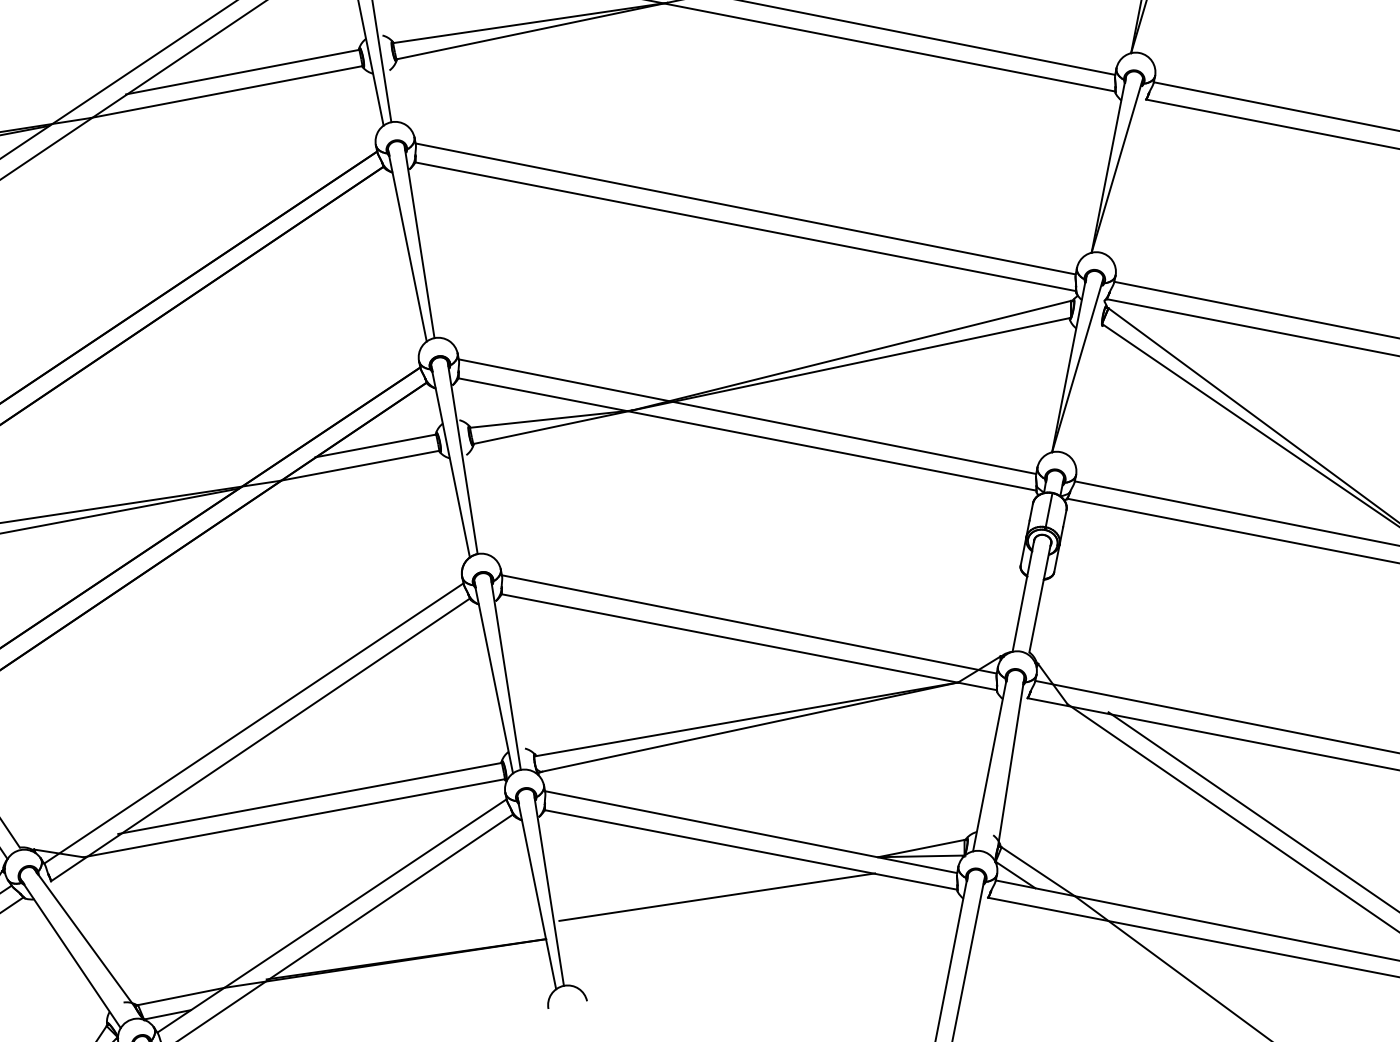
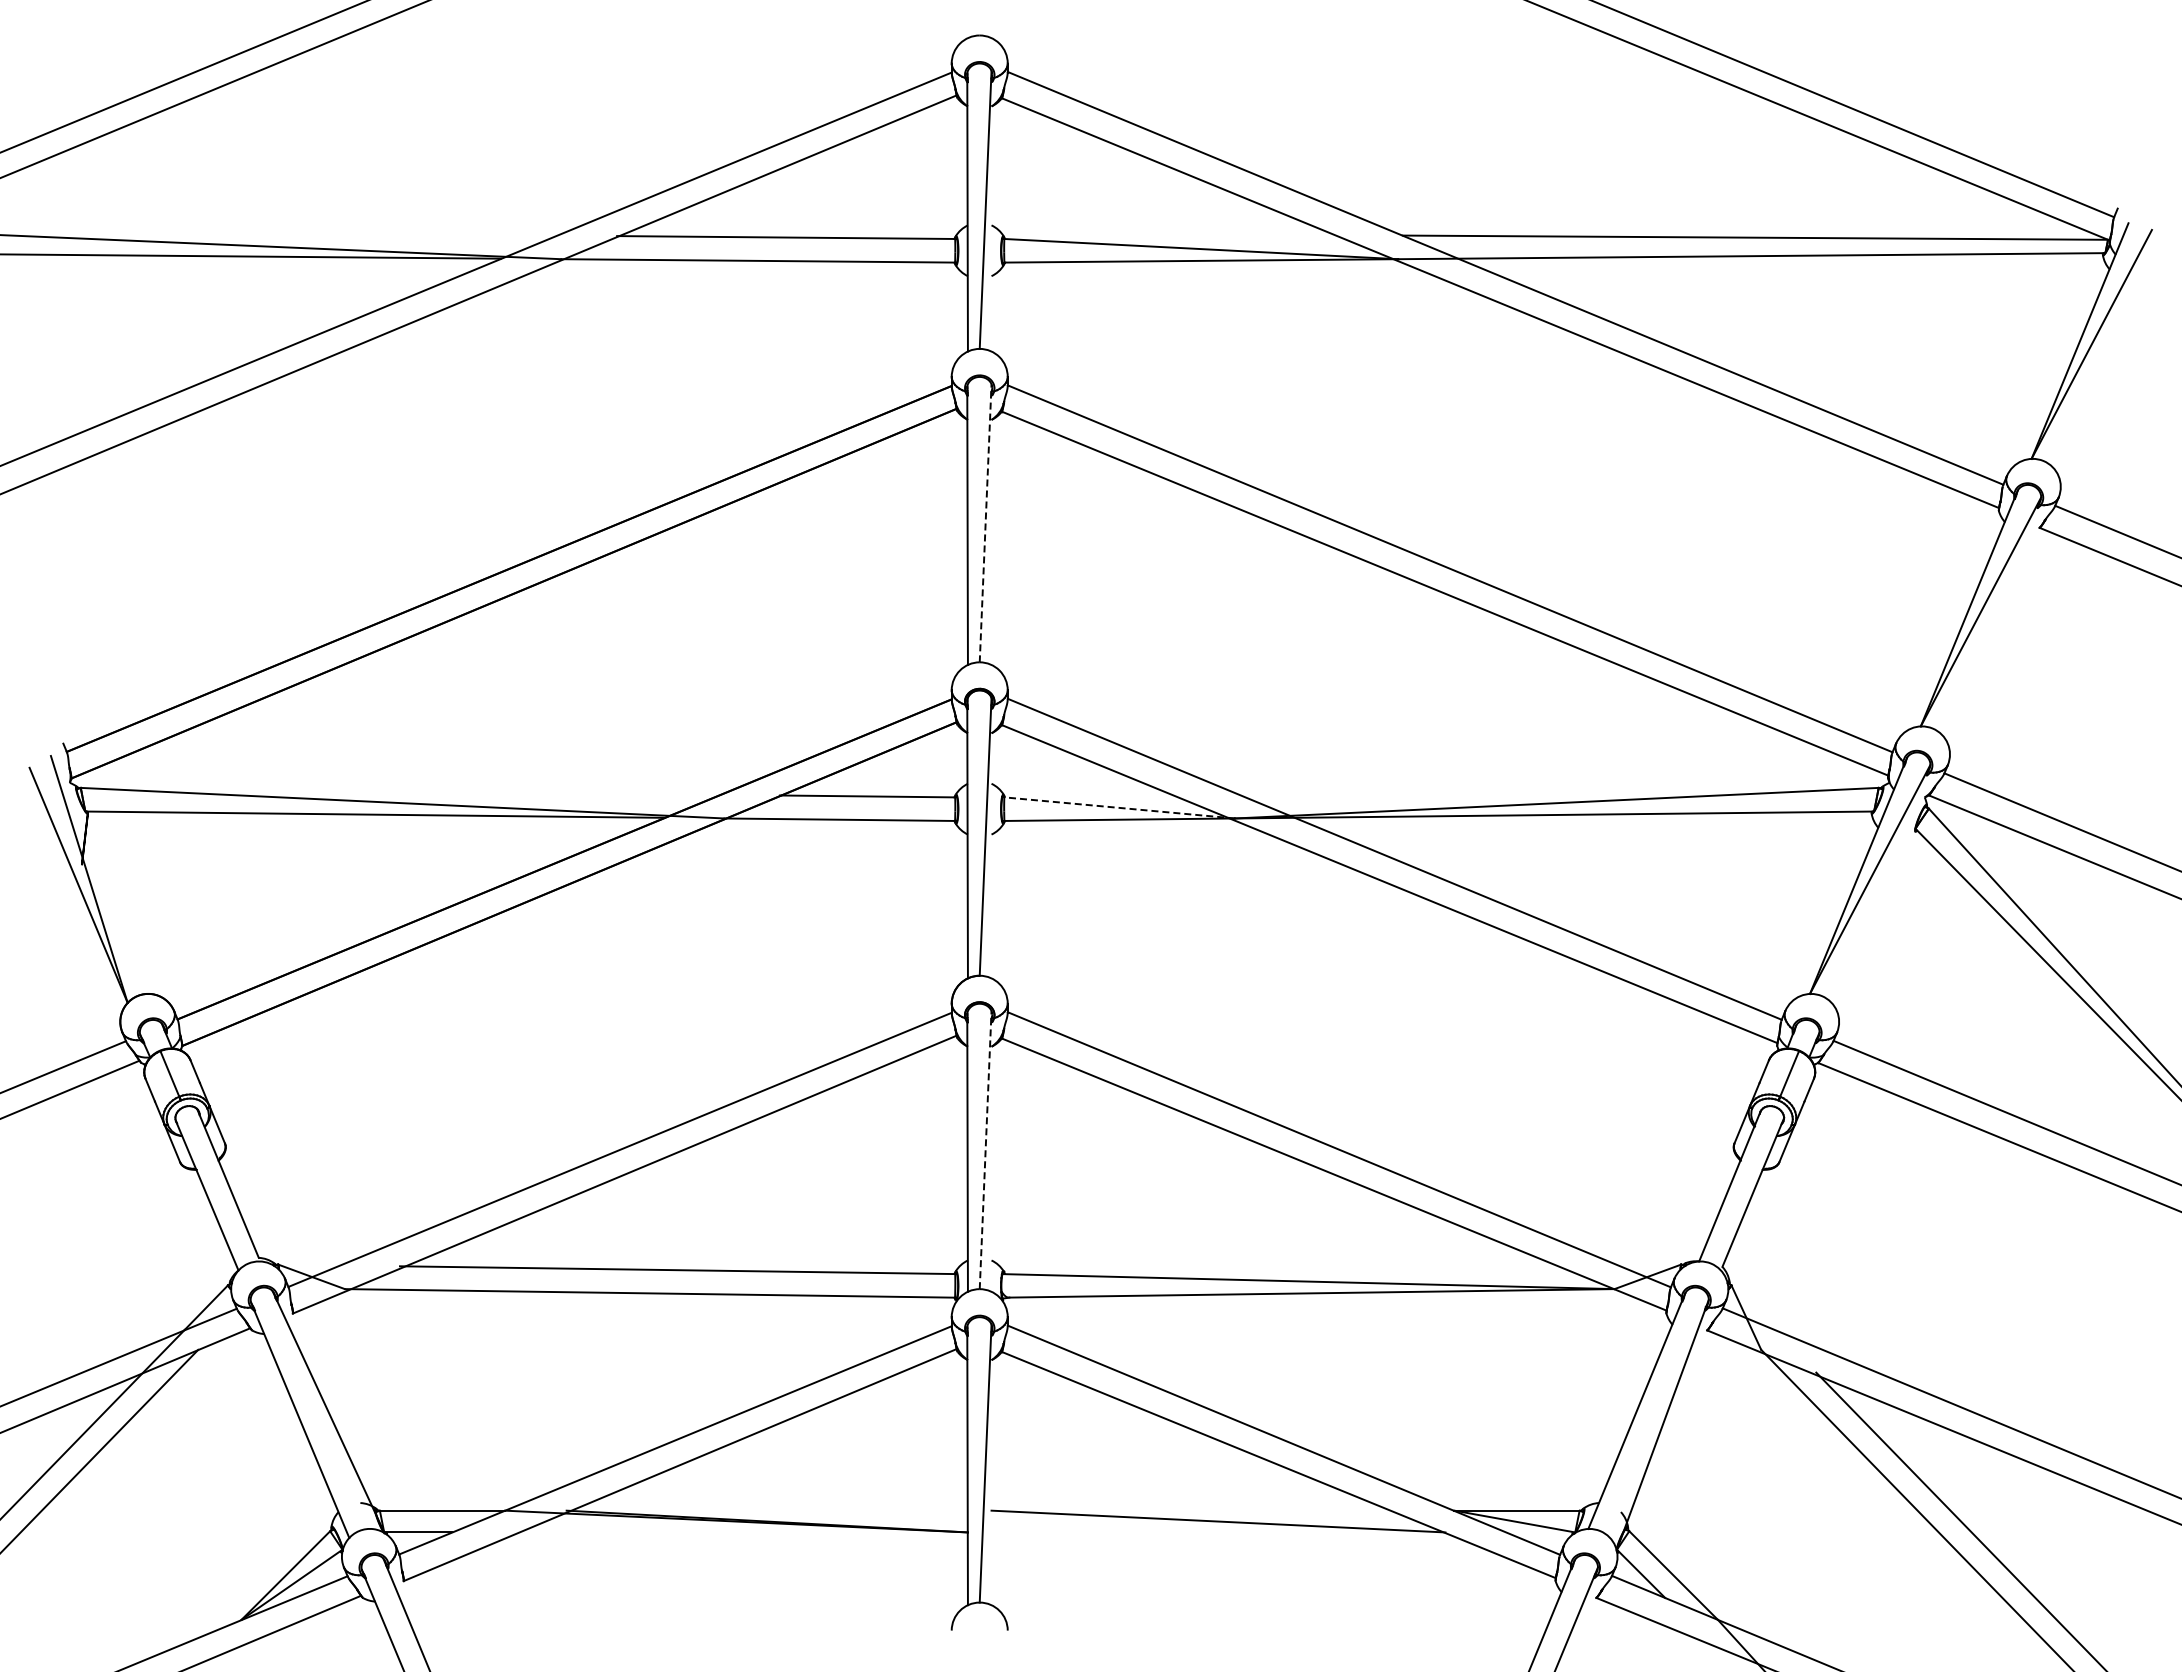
line: (419, 241) -> (985, 522), solid -> dashed
line: (550, 418) -> (1119, 807), solid -> dashed
line: (505, 672) -> (985, 1149), solid -> dashed

